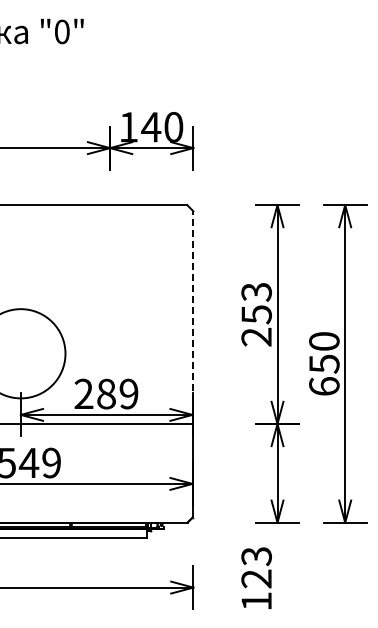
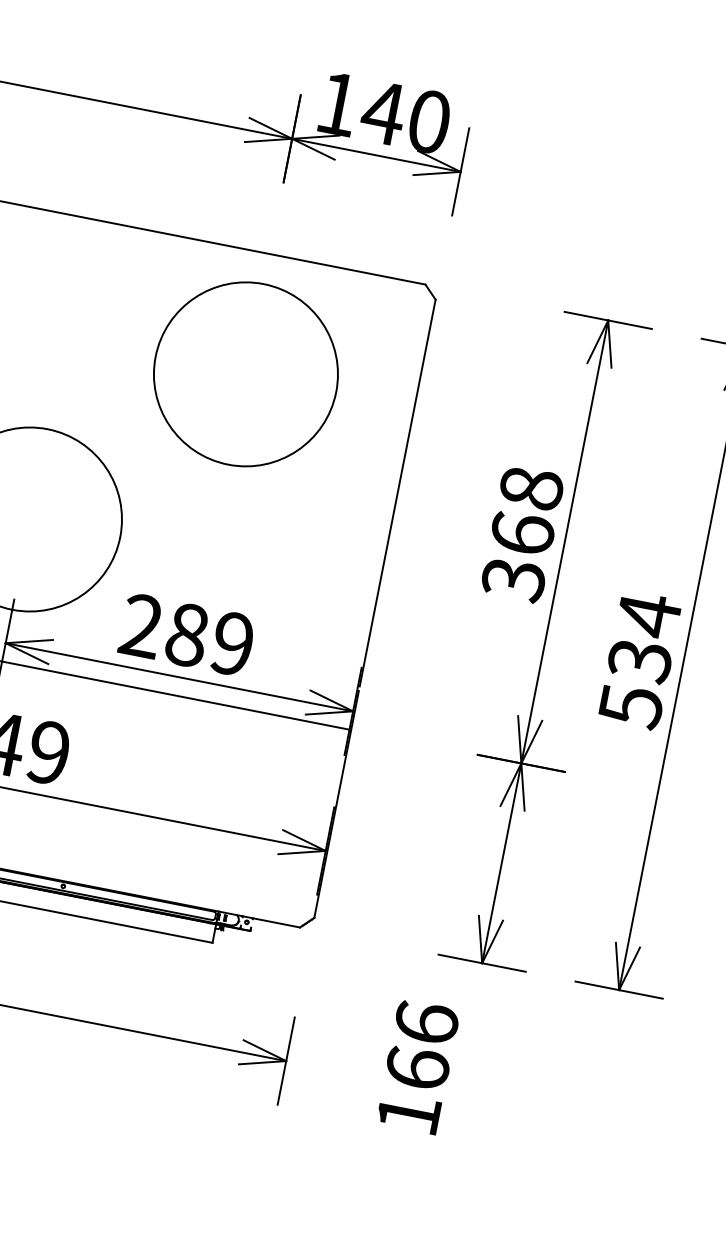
circle: (109, 264) -> (244, 374), added
line: (193, 306) -> (398, 492), dashed -> solid
text: (256, 314) -> (522, 533), 253 -> 368
text: (324, 363) -> (640, 659), 650 -> 534
text: (256, 567) -> (421, 1045), 123 -> 166

